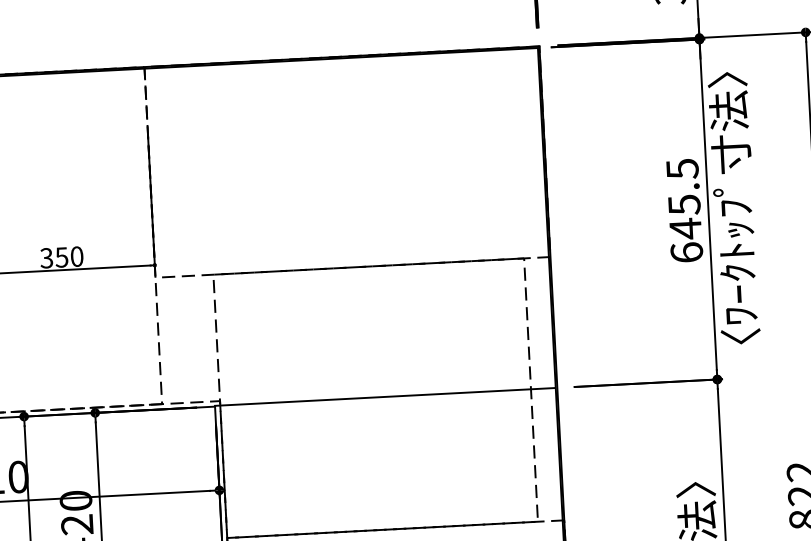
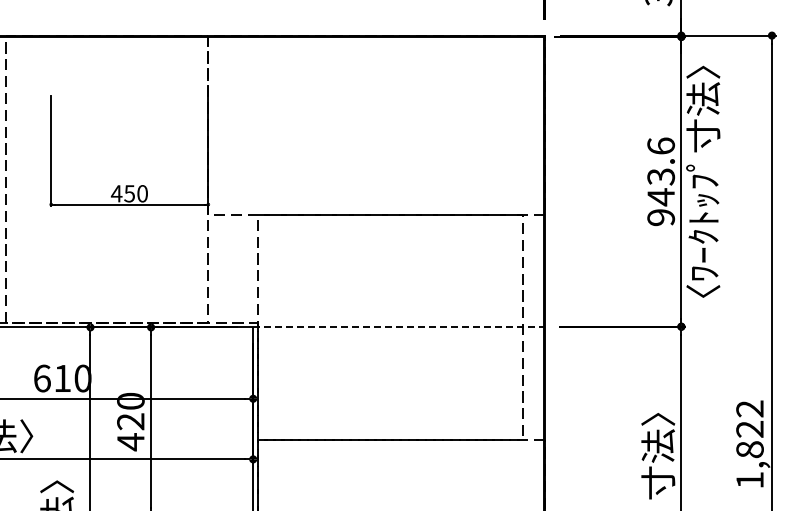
text: (685, 210) -> (661, 181), 645.5 -> 943.6
text: (46, 257) -> (116, 193), 350 -> 450
line: (384, 396) -> (397, 326), solid -> dashed

